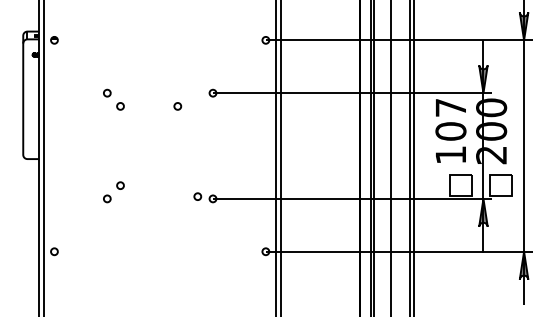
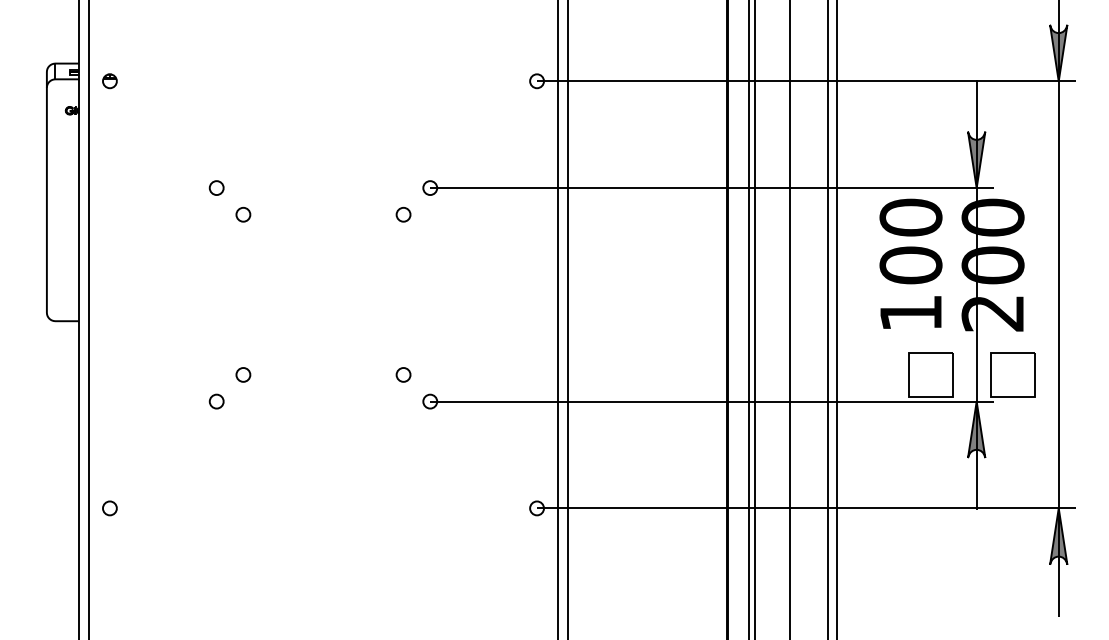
circle: (177, 106) -> (402, 214), moved
text: (450, 107) -> (910, 216), 107 -> 100
circle: (197, 196) -> (402, 374), moved

